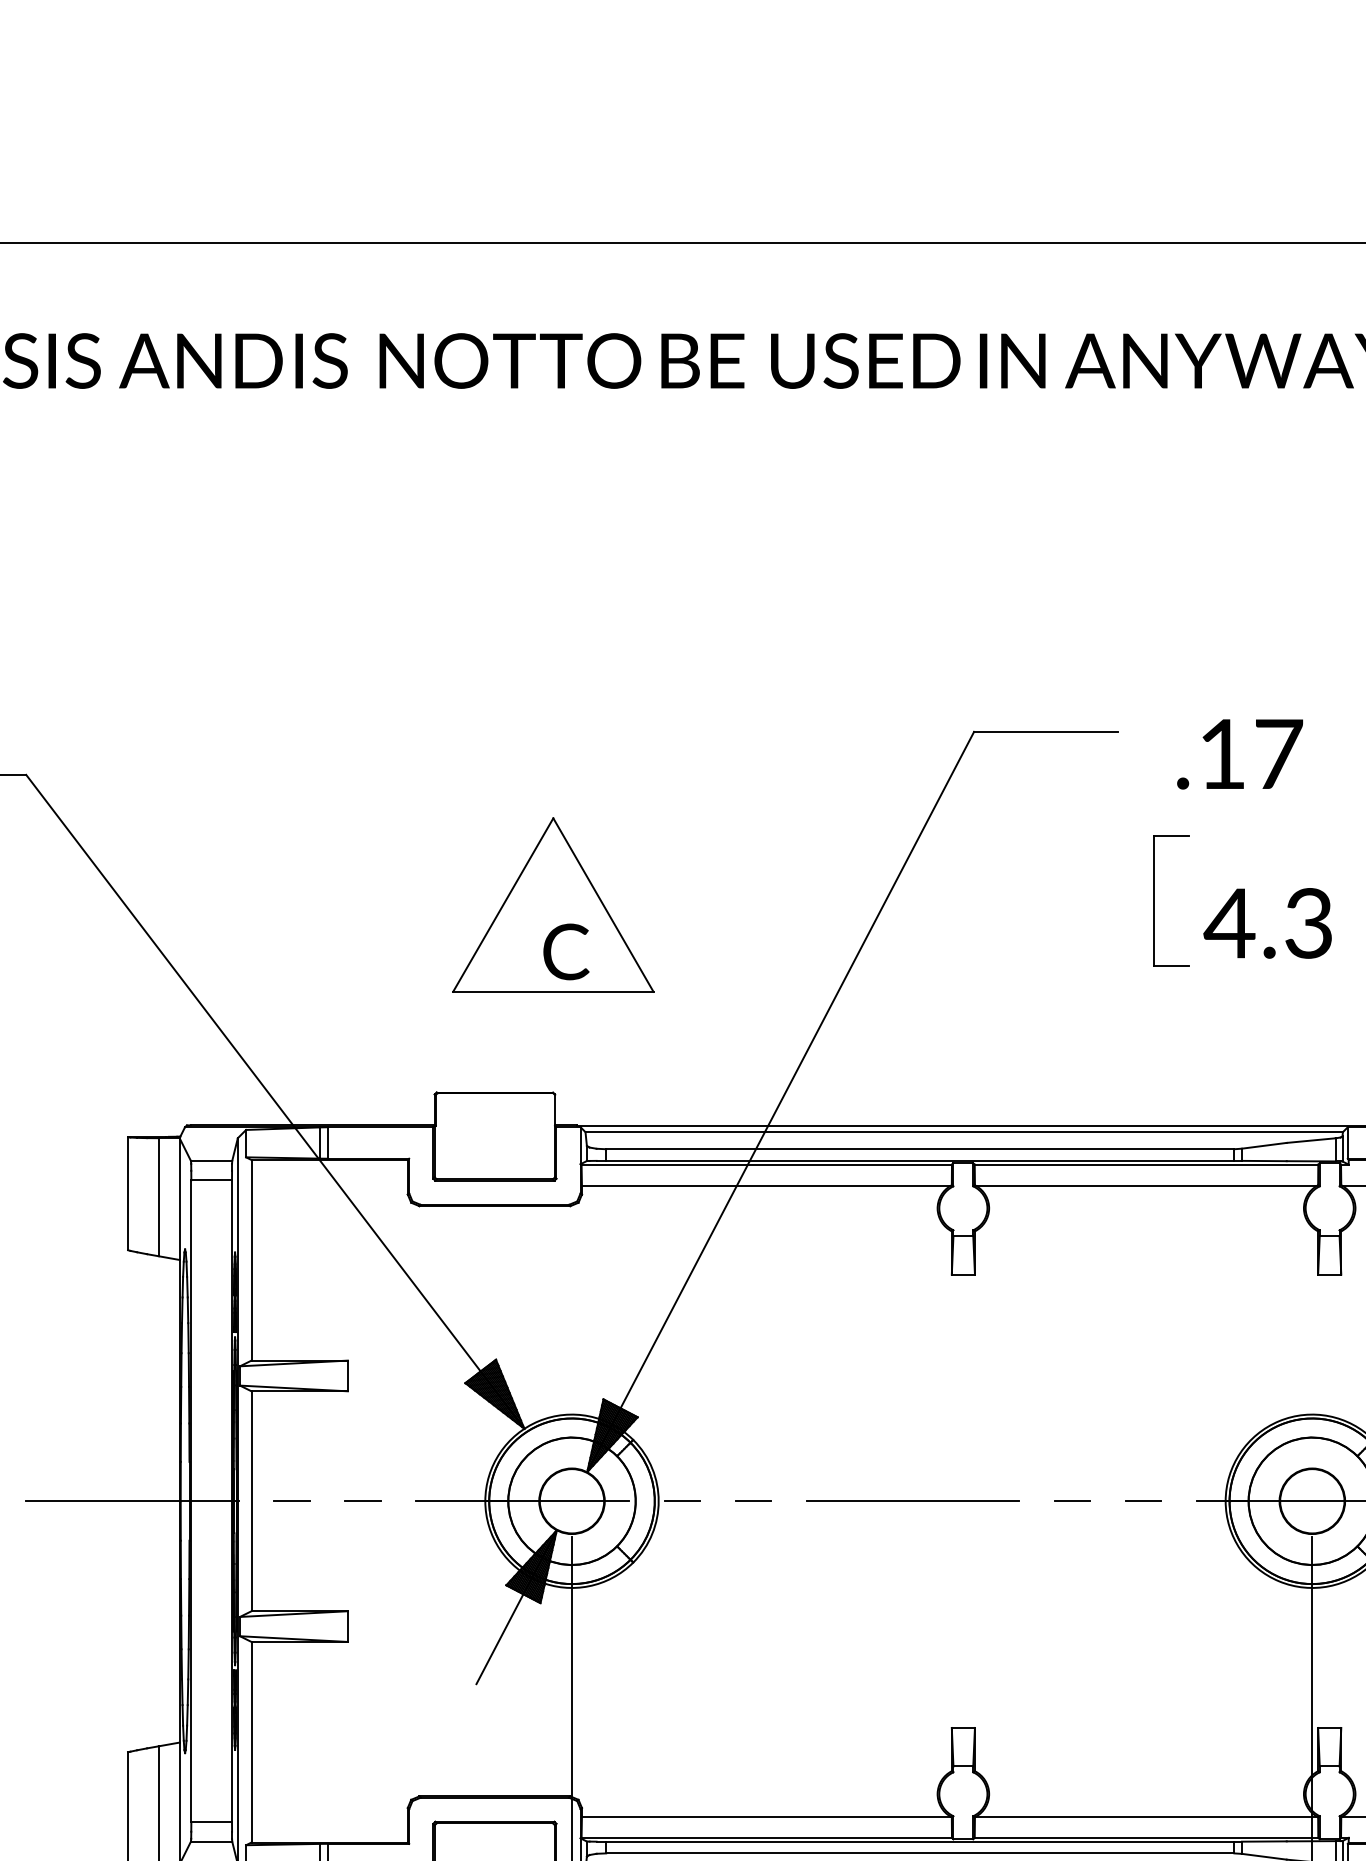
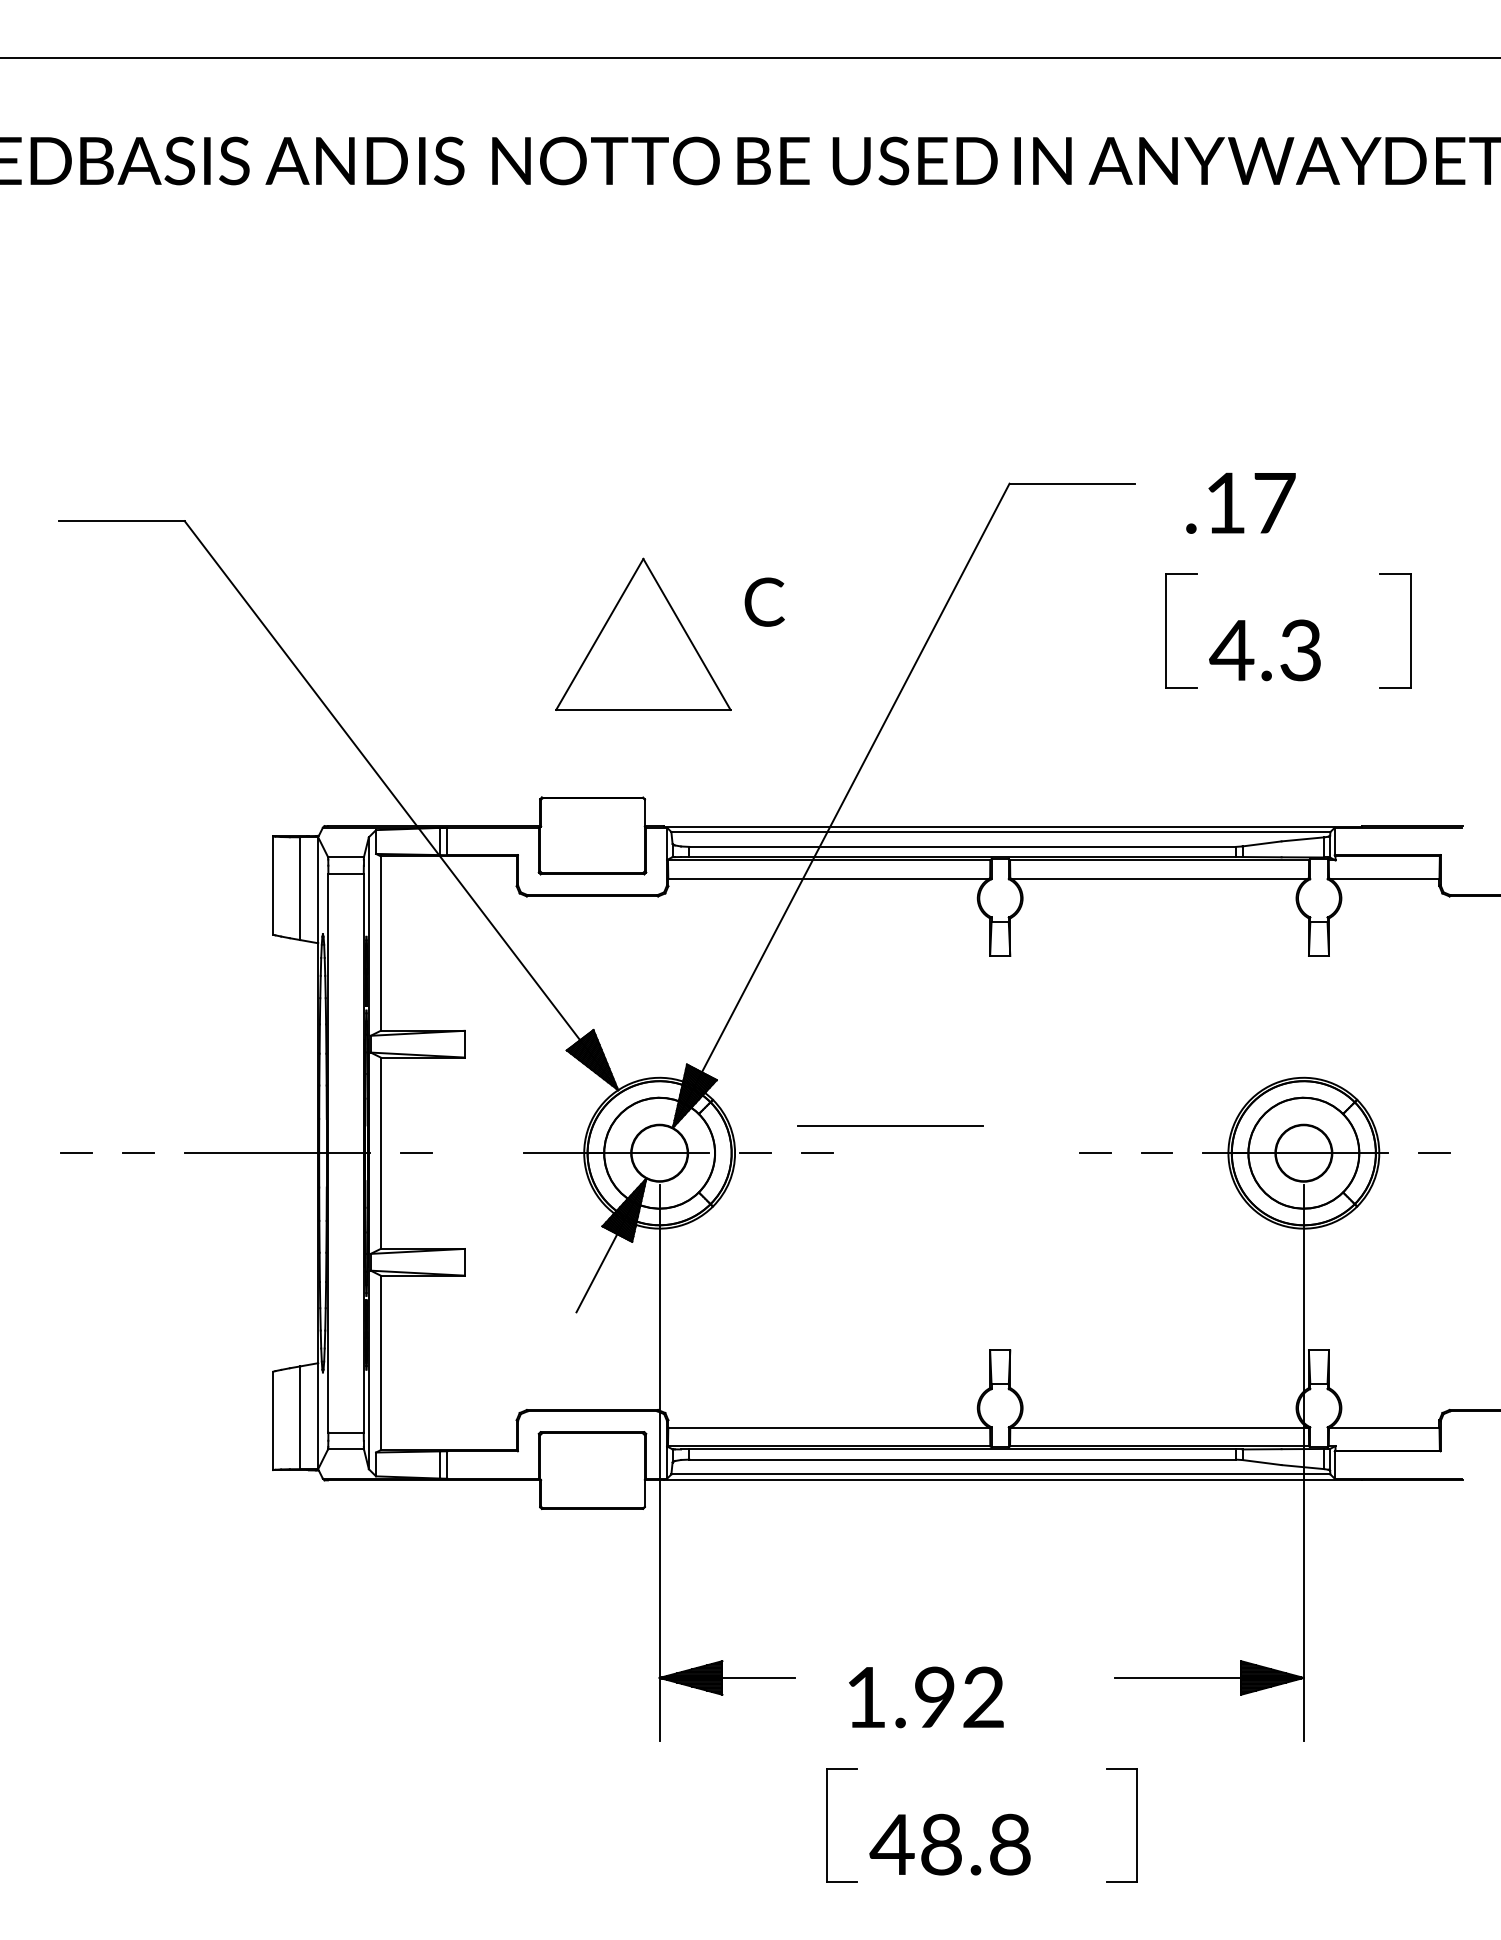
text: (566, 951) -> (764, 601), moved
line: (913, 1500) -> (890, 1125), moved
line: (362, 1501) -> (477, 1153), removed

